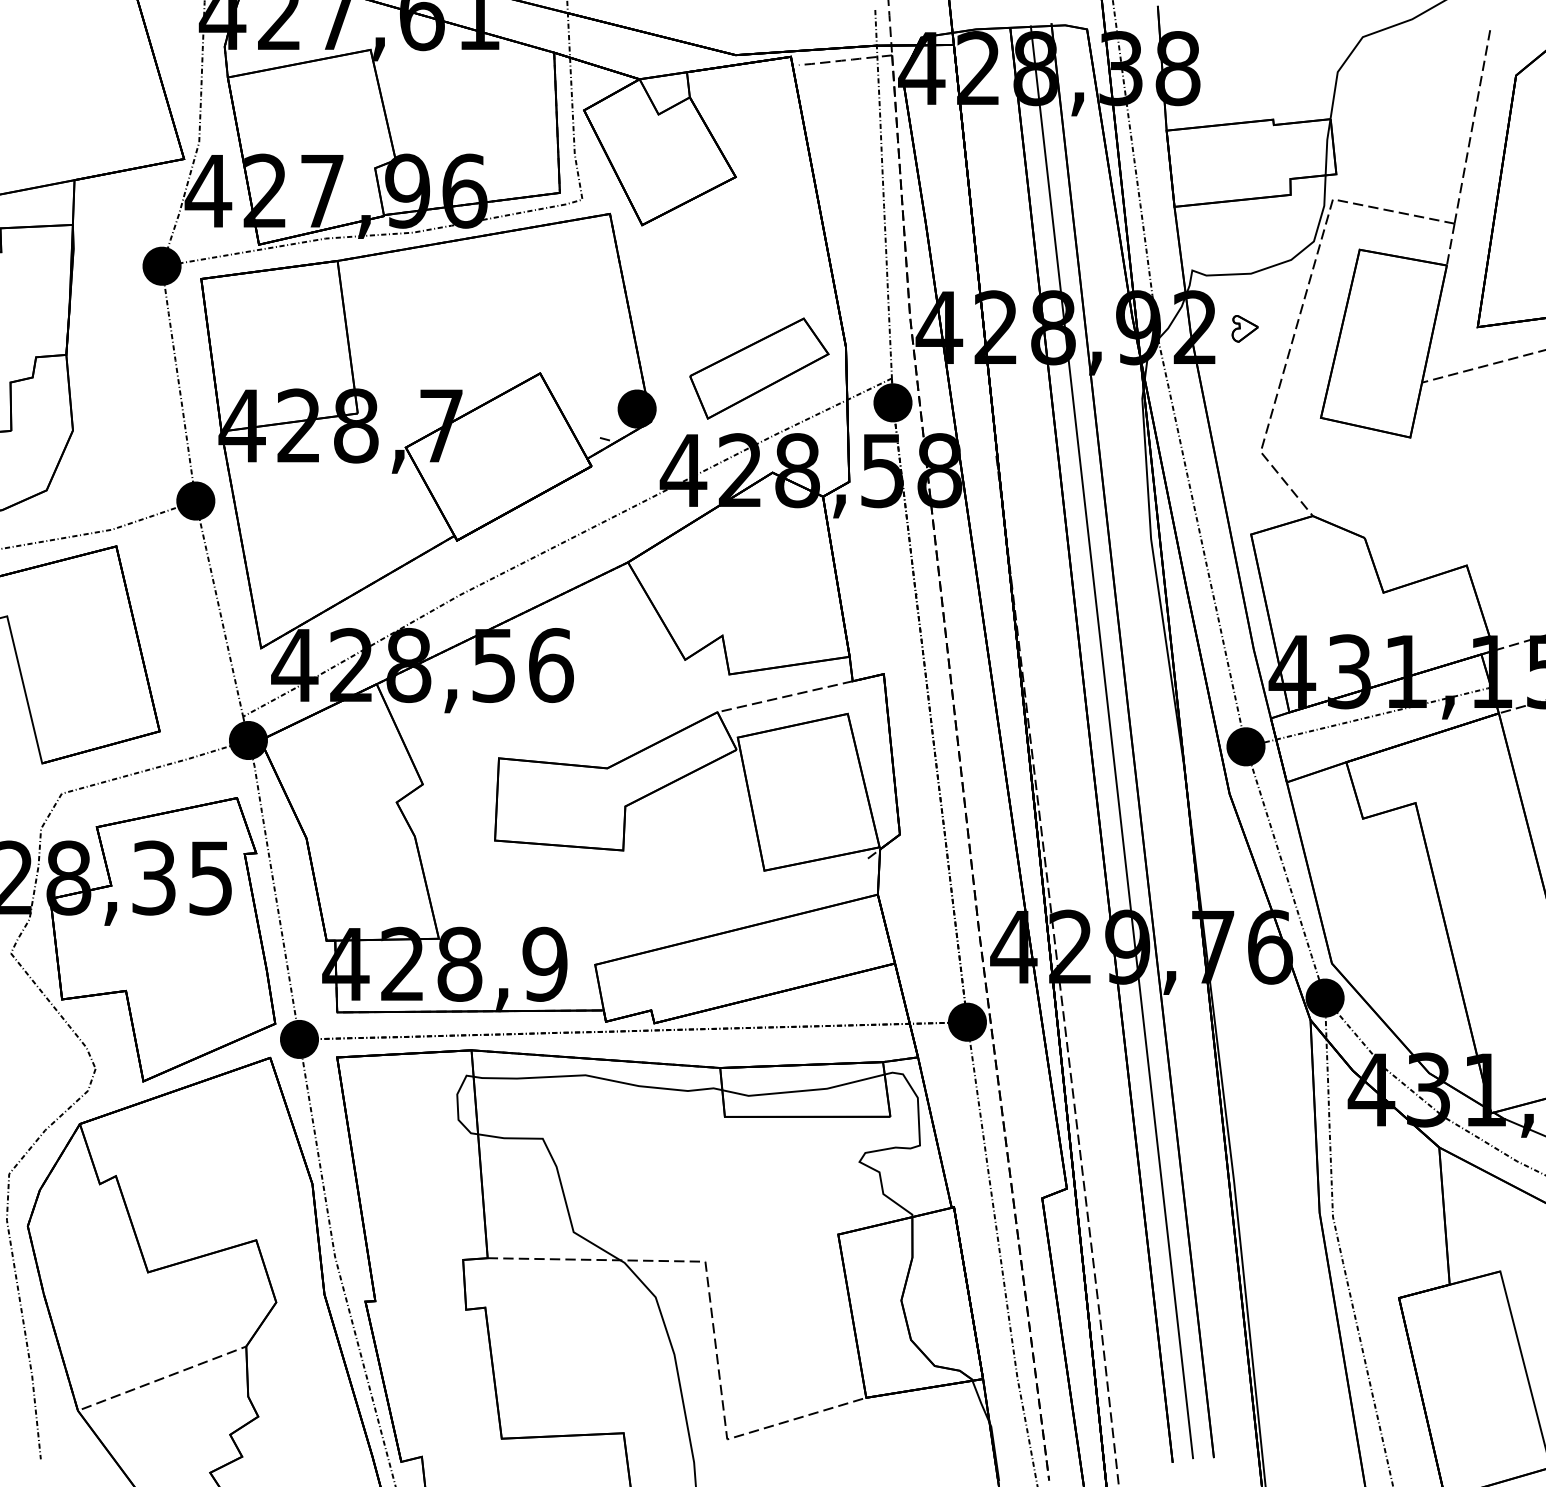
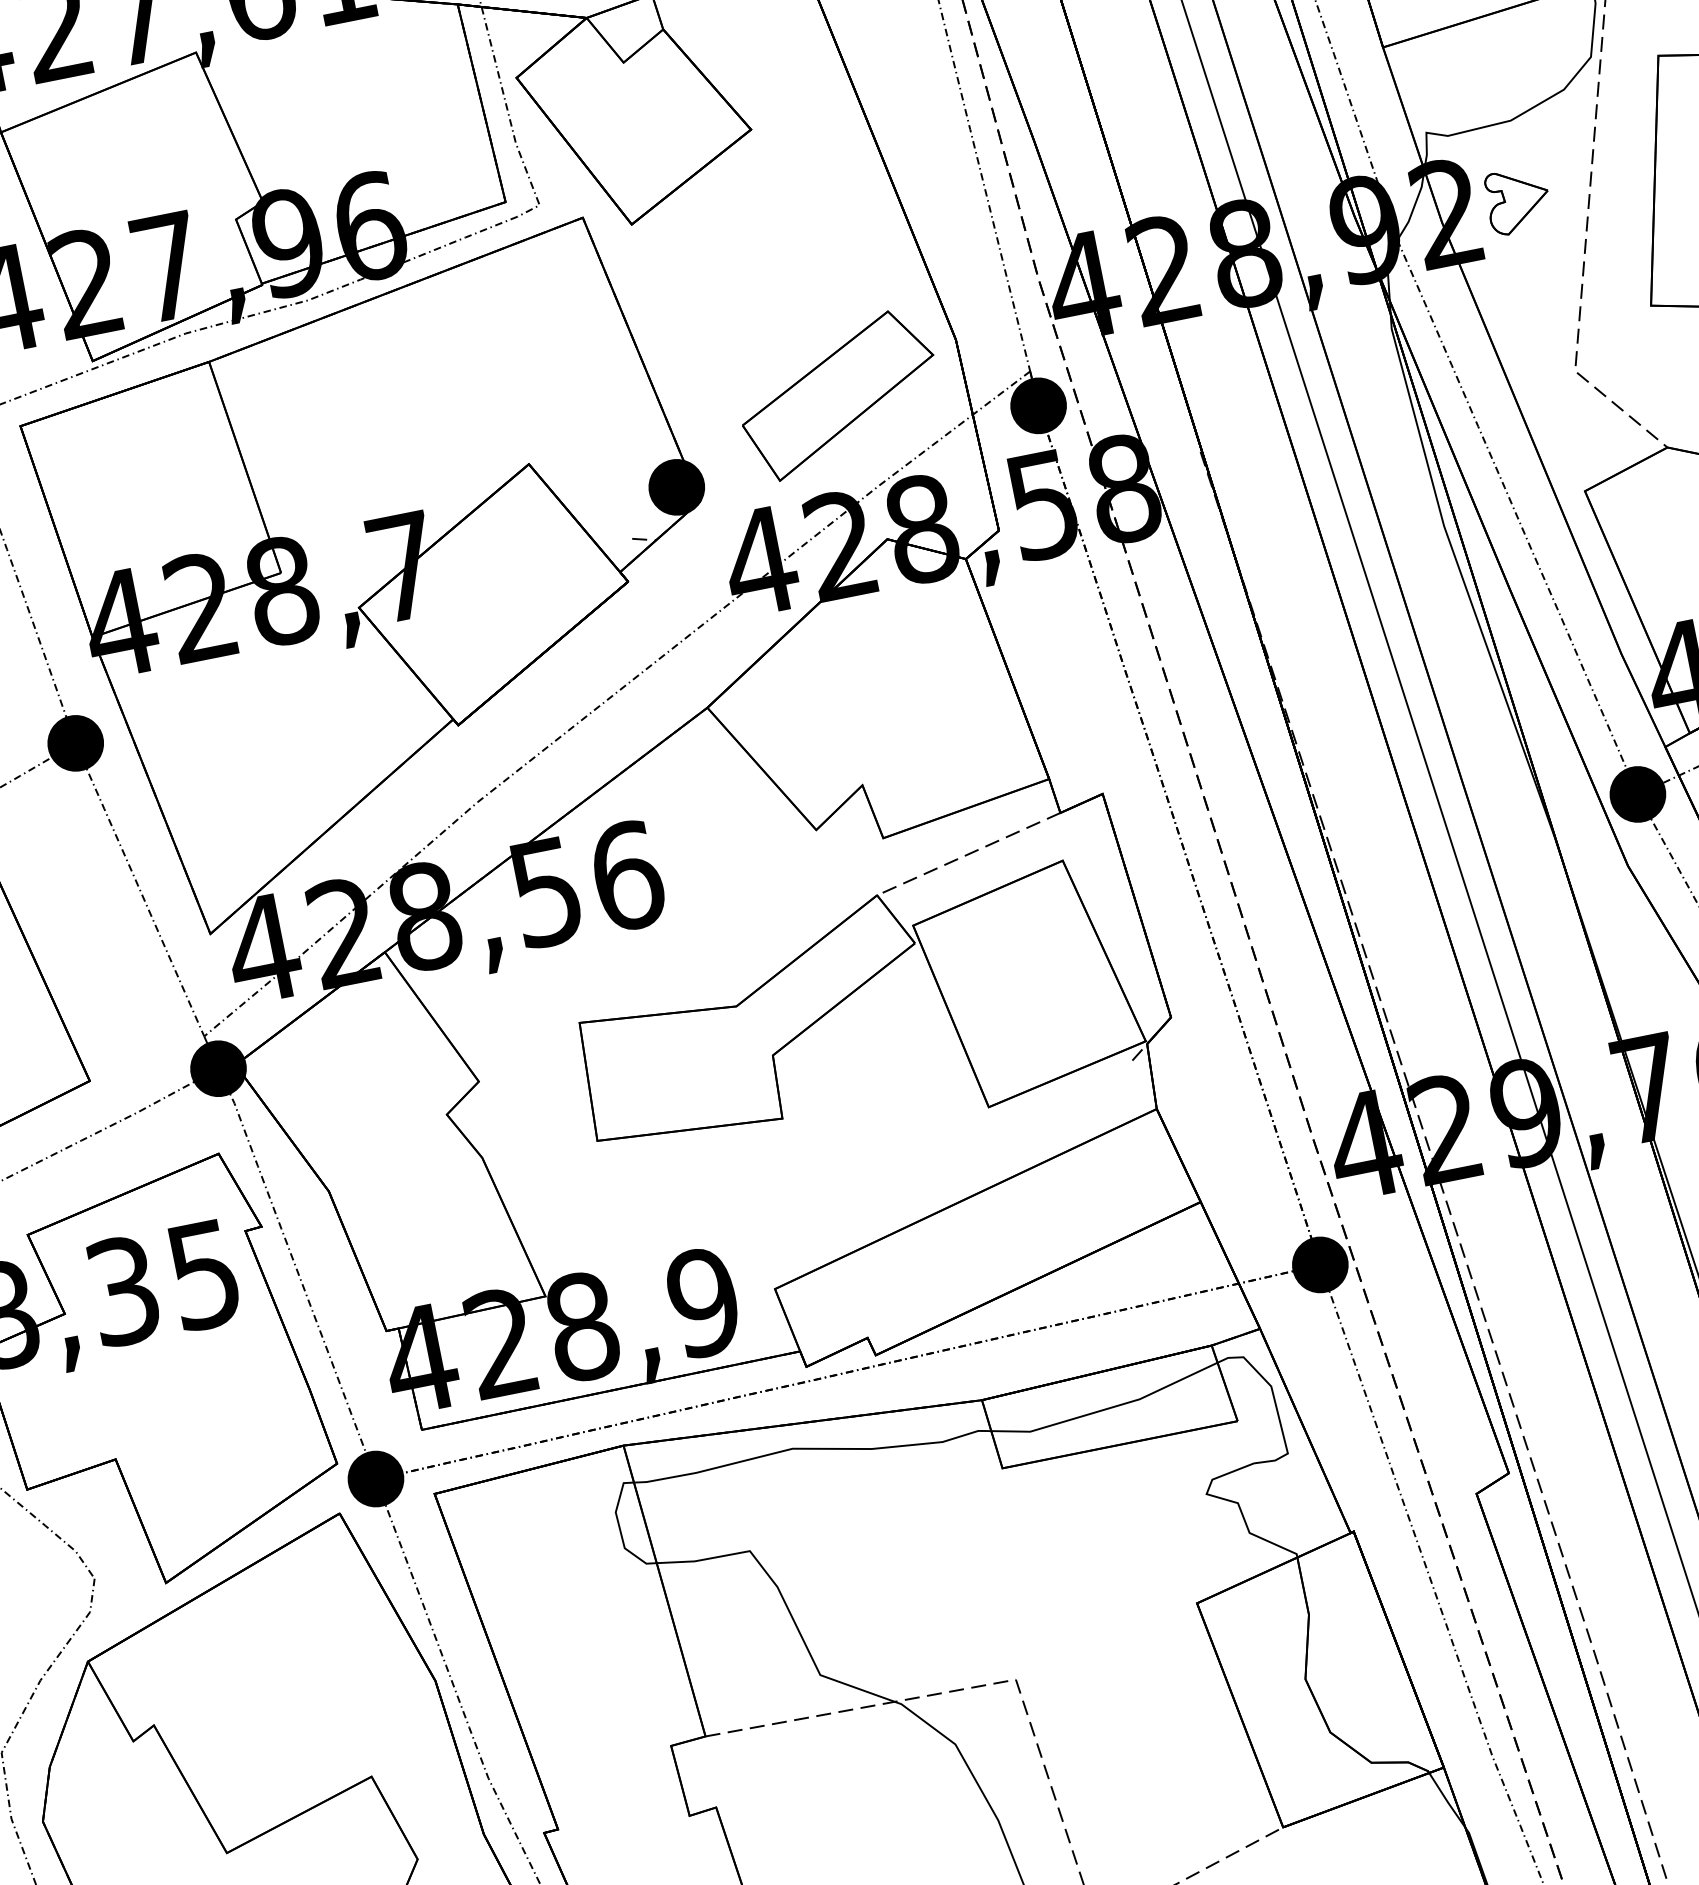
part: (1245, 328) -> (1518, 200), size x1.67

